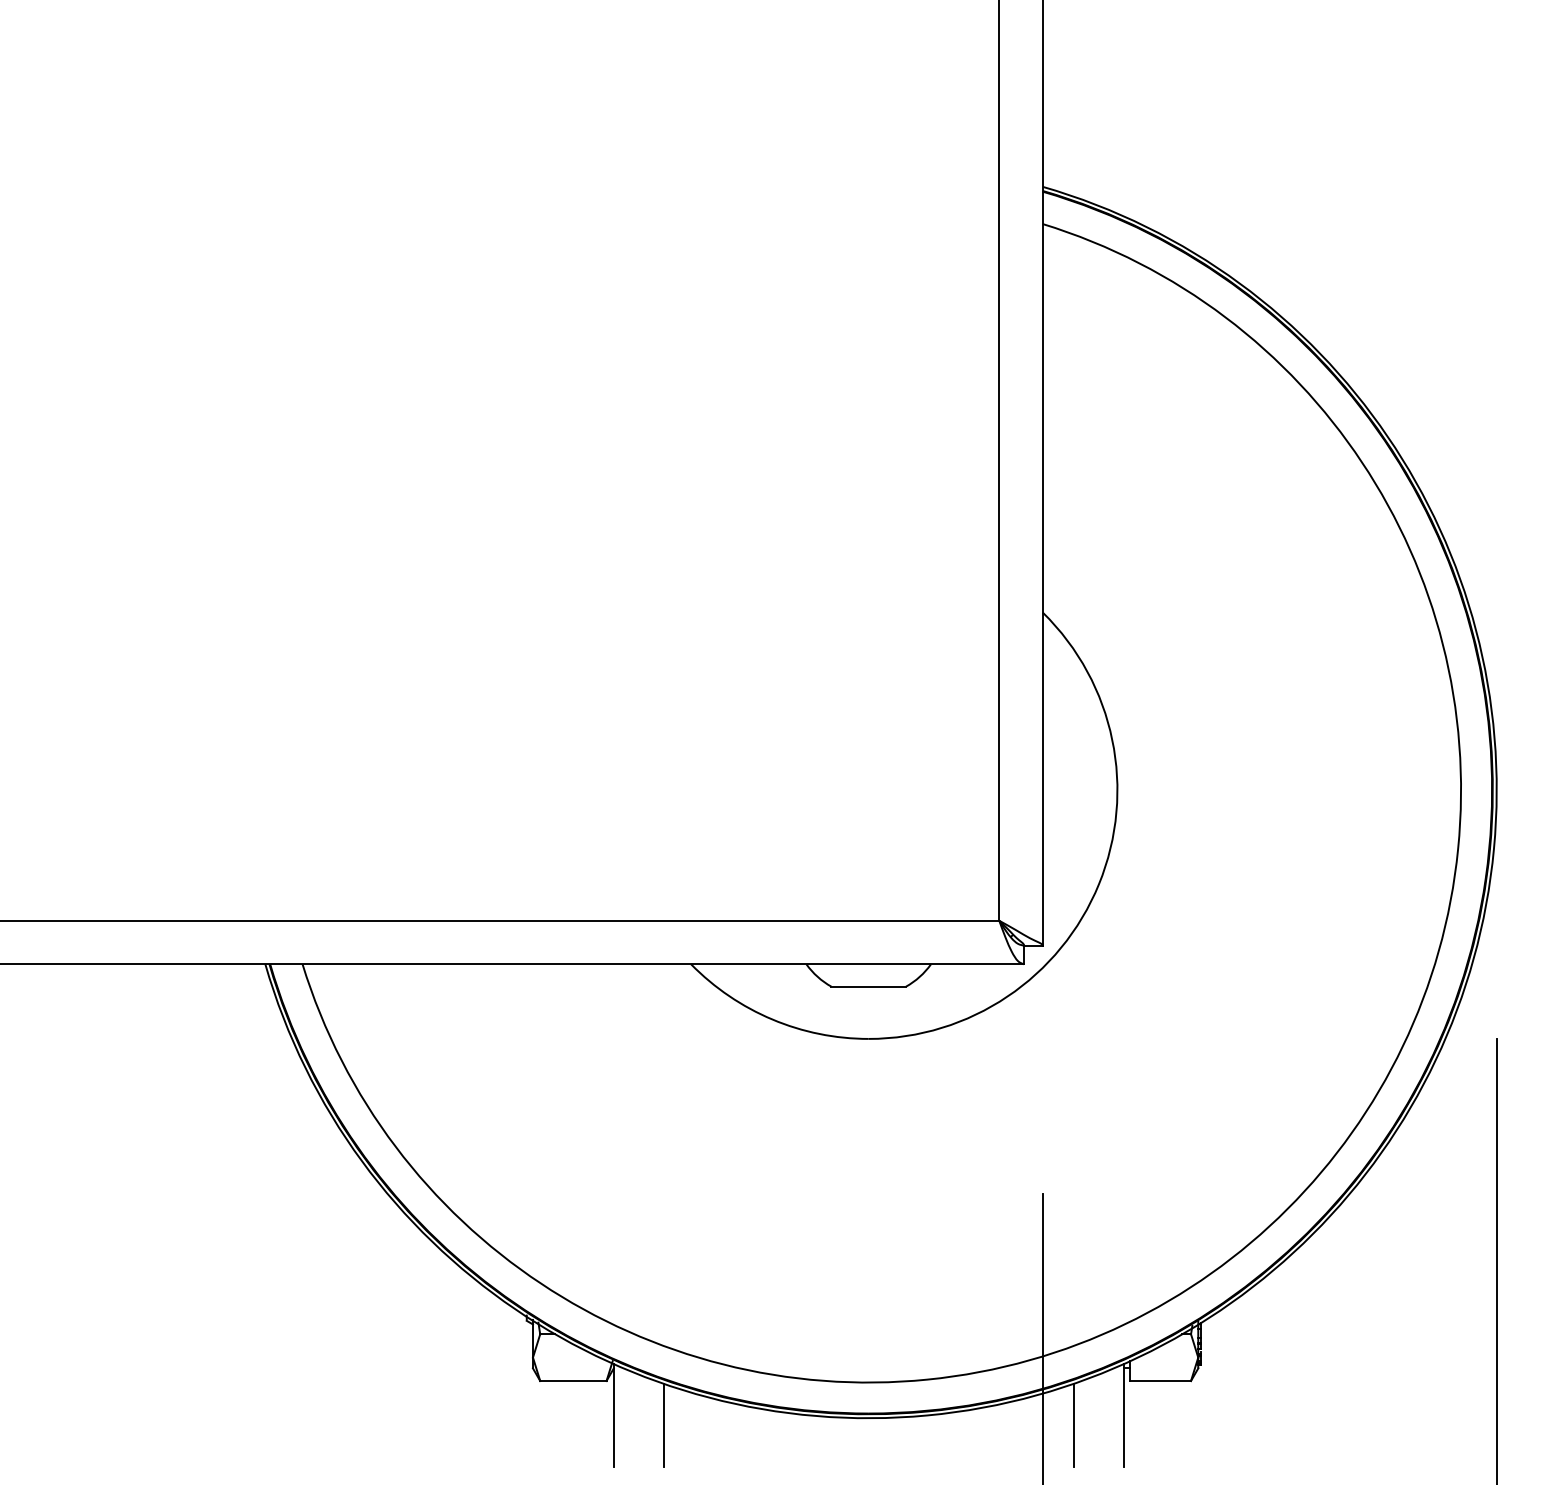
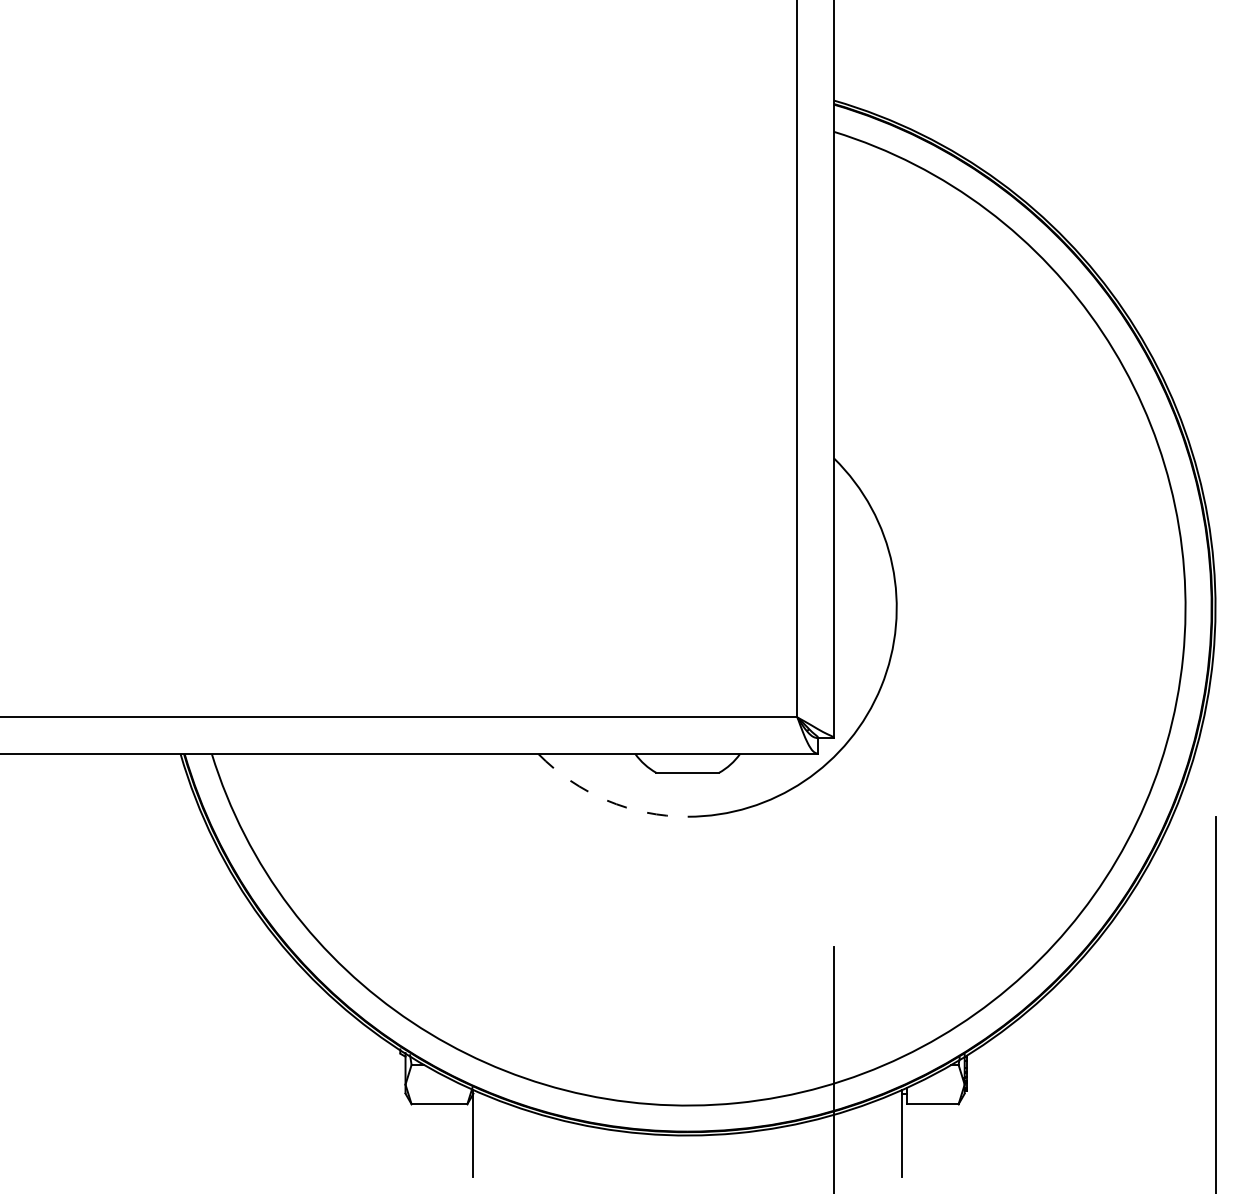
arc: (772, 1019) -> (606, 800), solid -> dashed
line: (663, 1425) -> (515, 1141), removed
line: (1073, 1425) -> (859, 1141), removed

